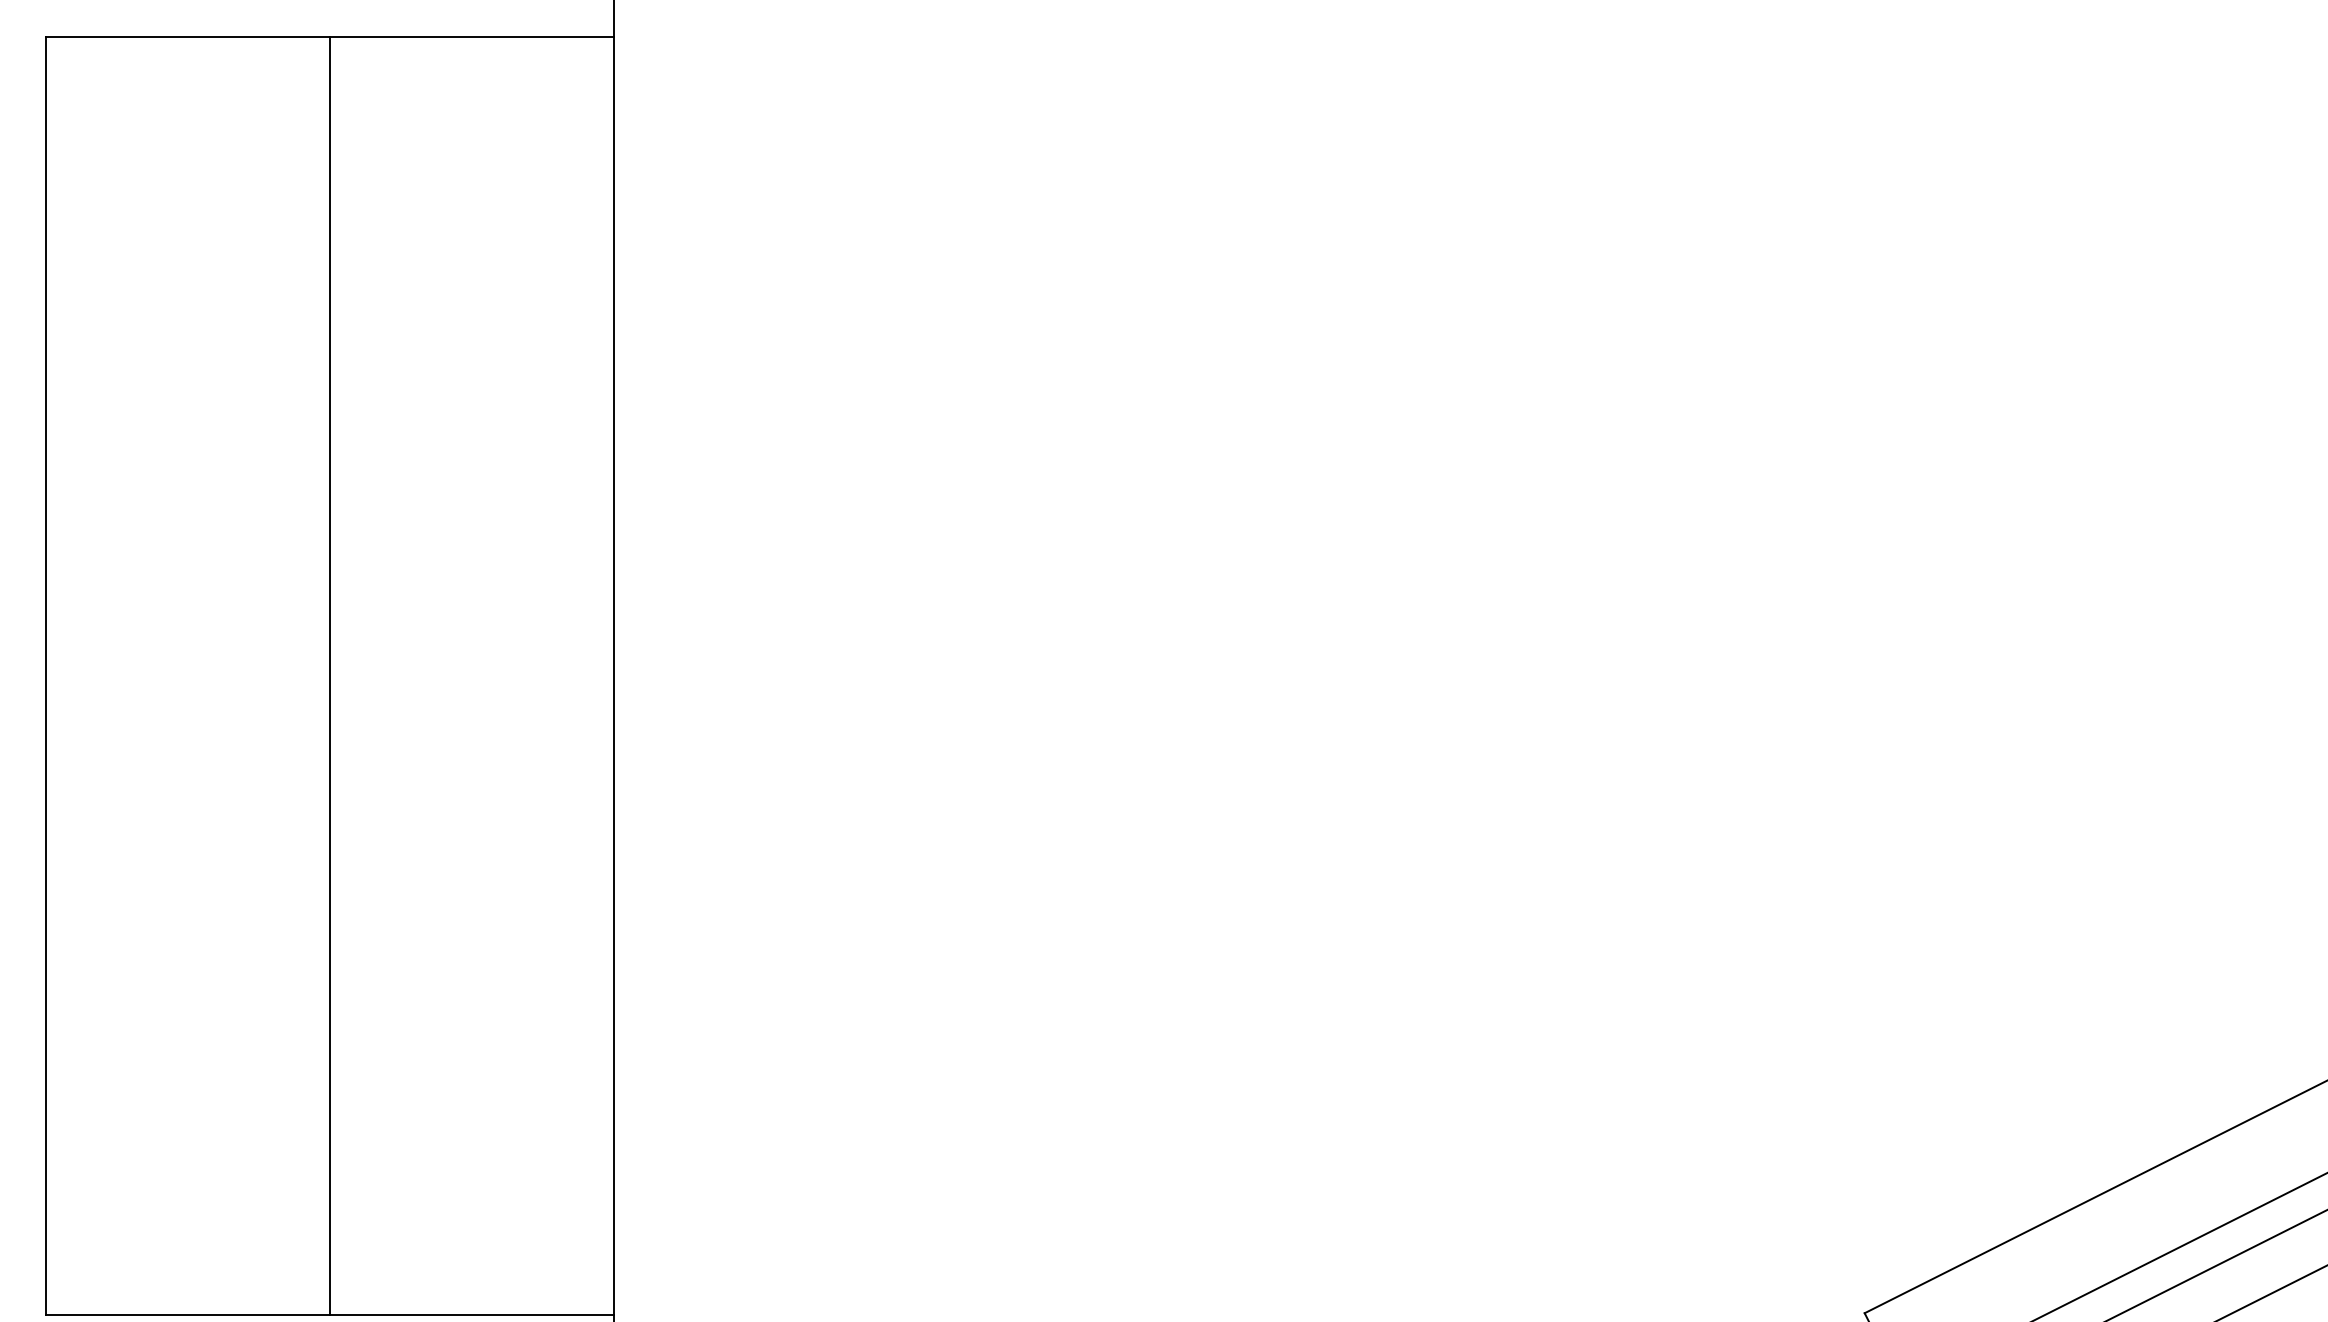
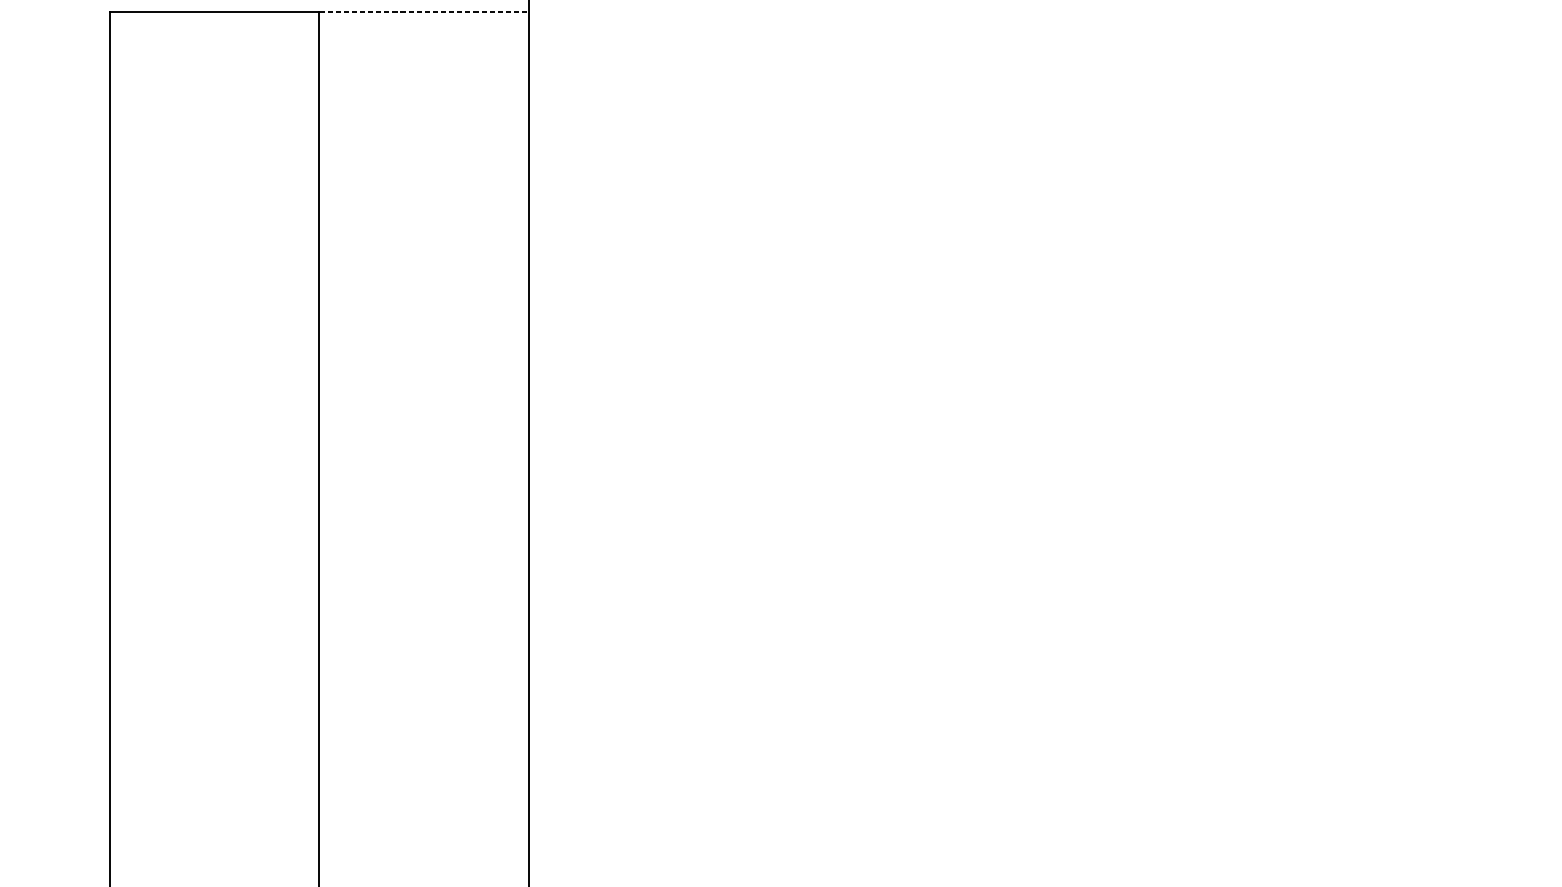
line: (472, 37) -> (424, 11), solid -> dashed

